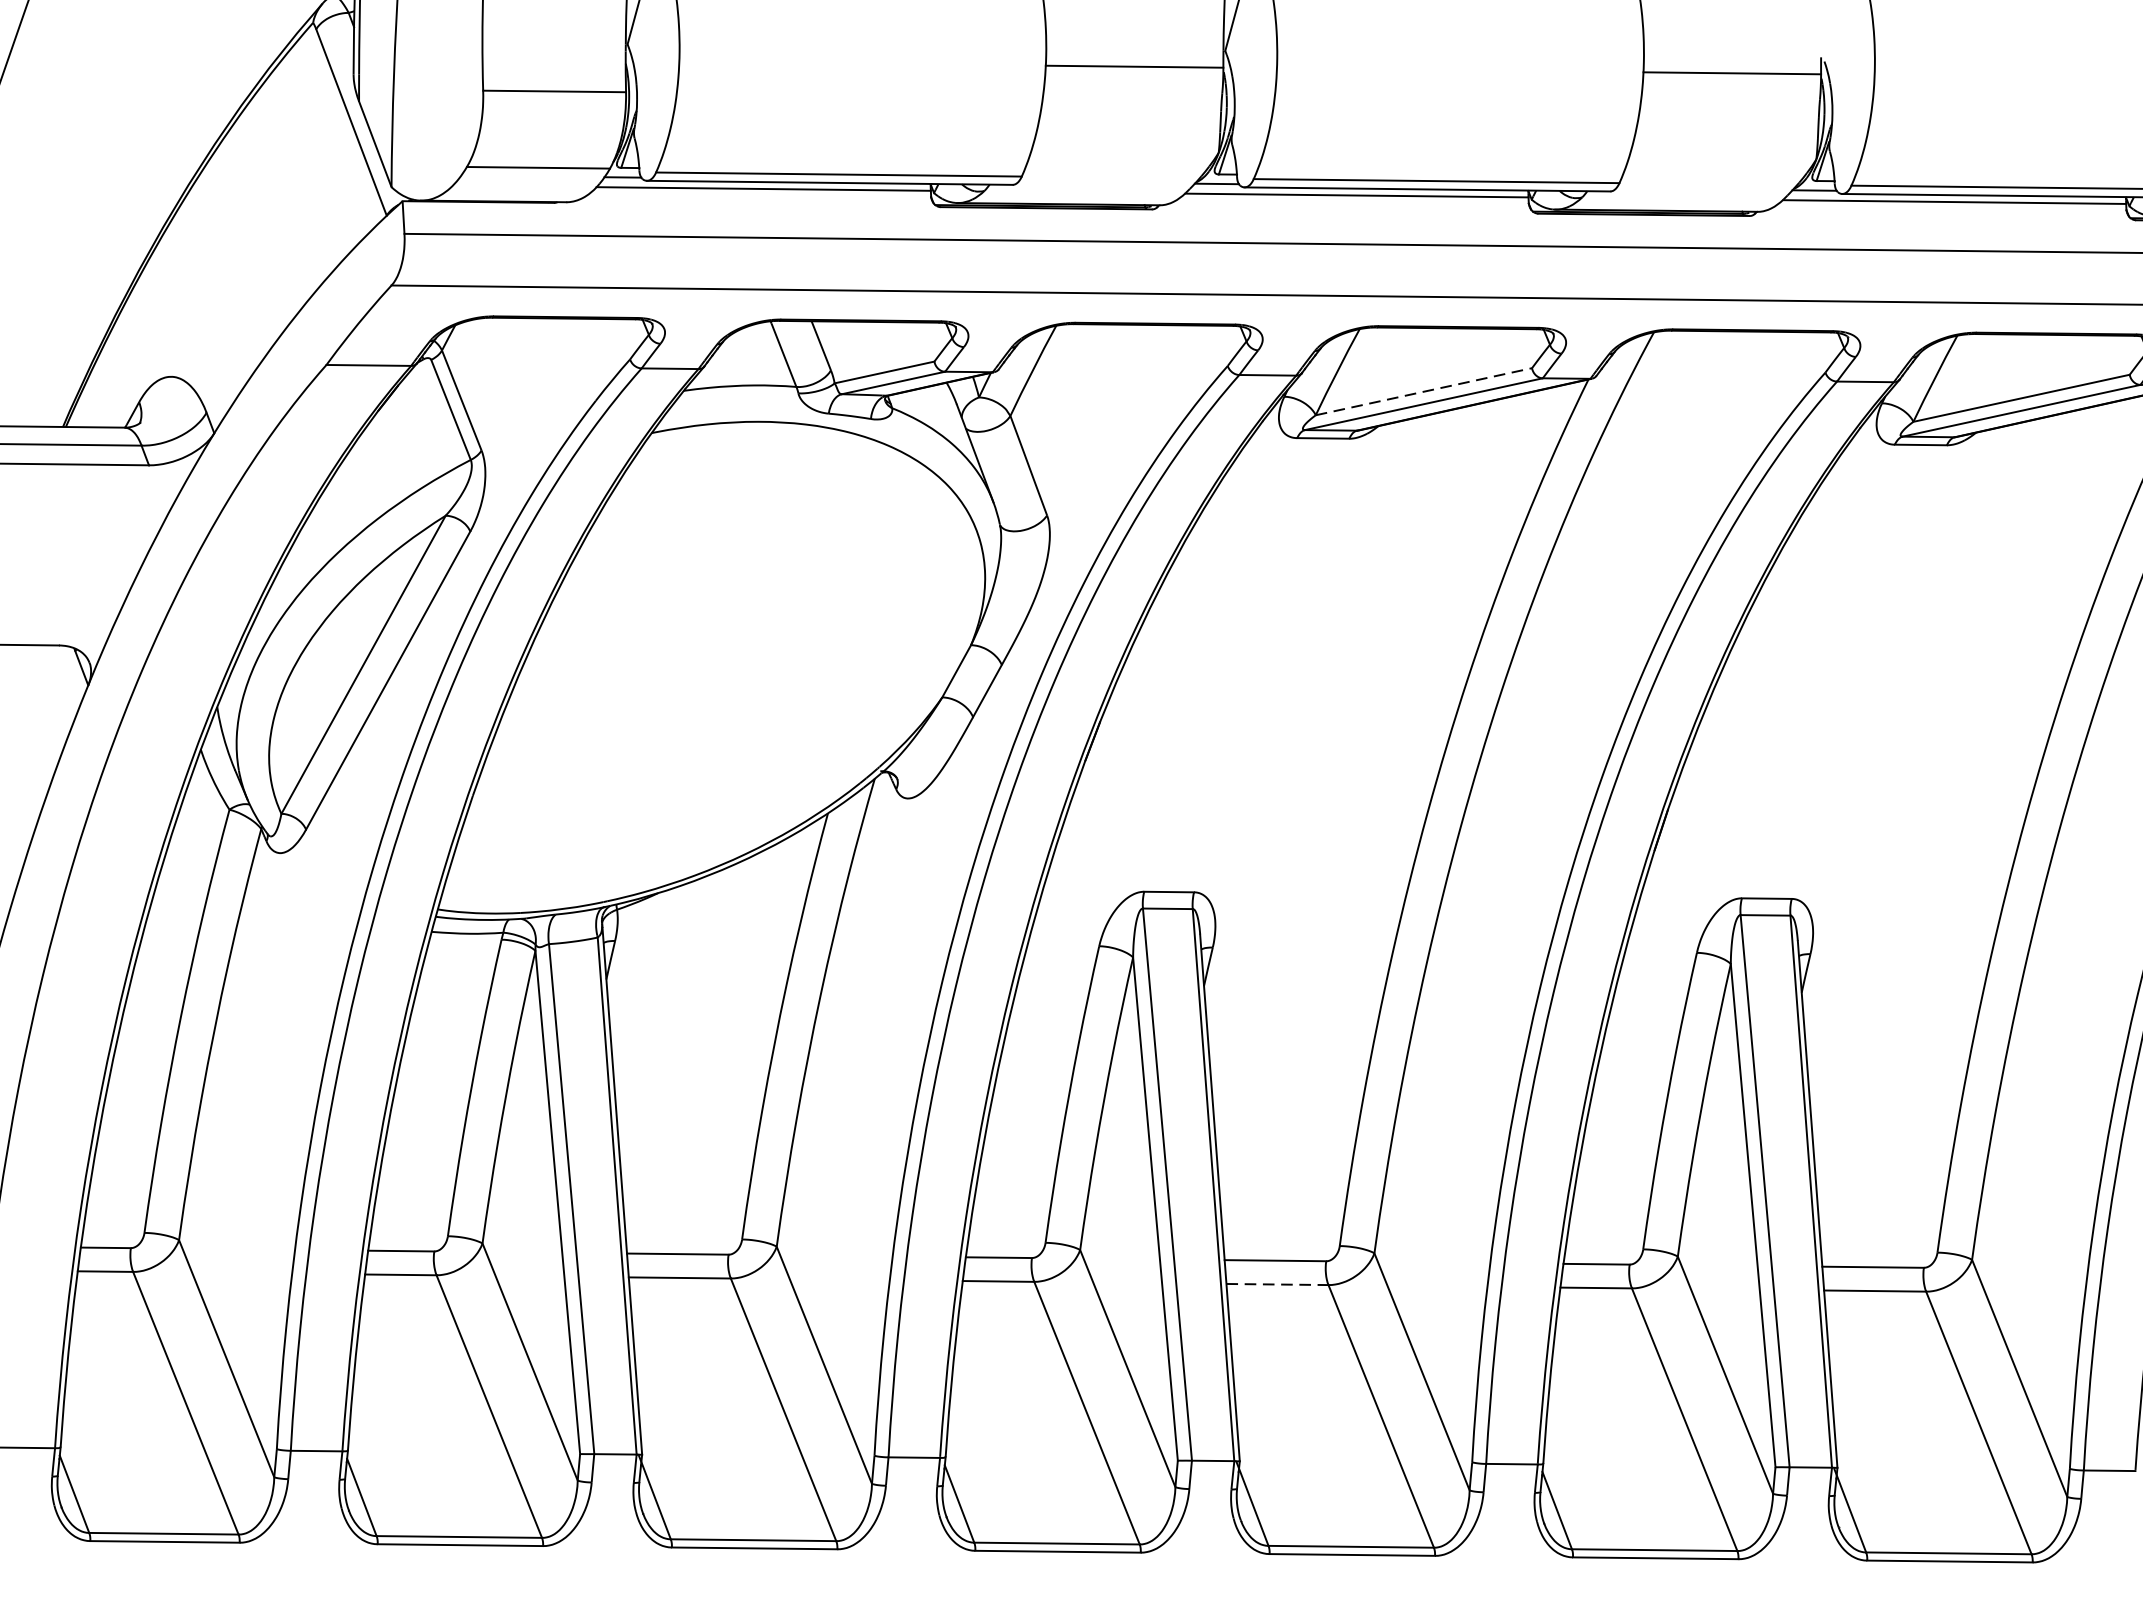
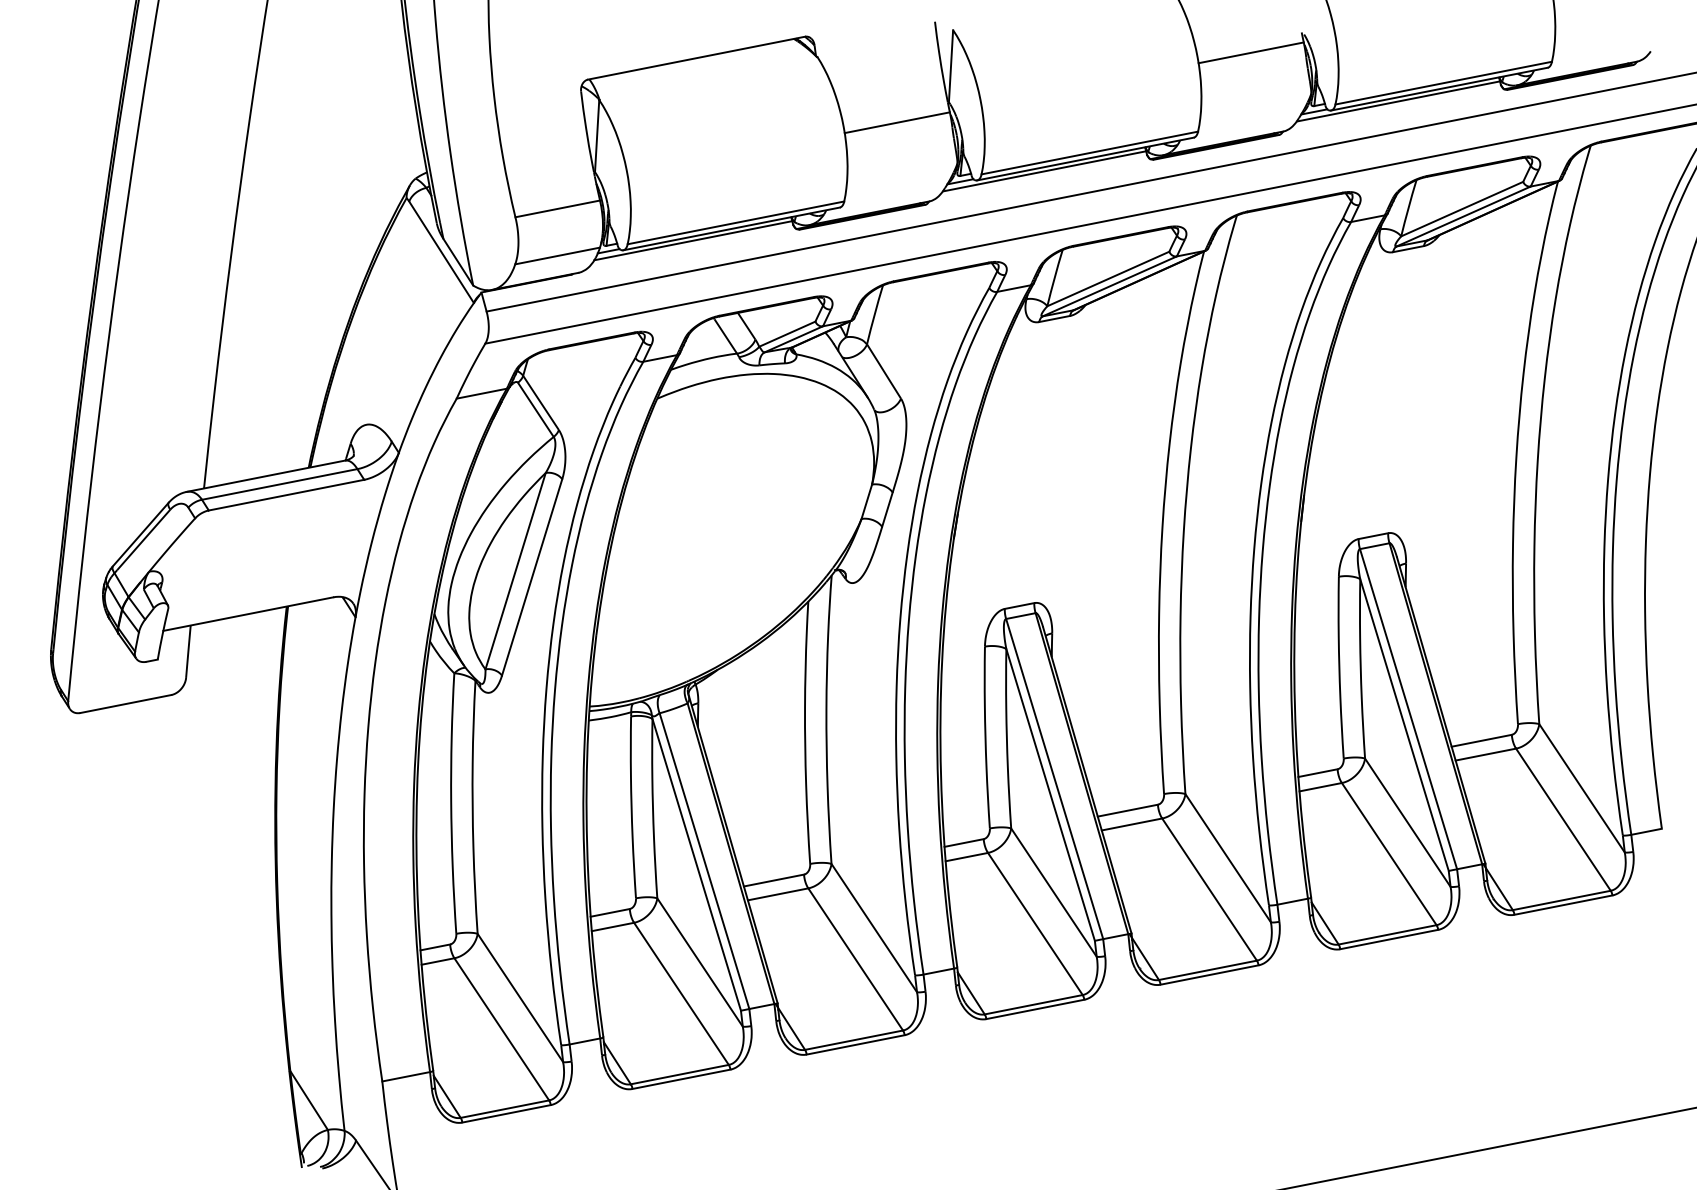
line: (1424, 392) -> (1108, 279), dashed -> solid
line: (1278, 1284) -> (1132, 824), dashed -> solid

